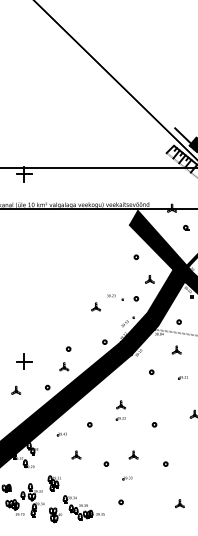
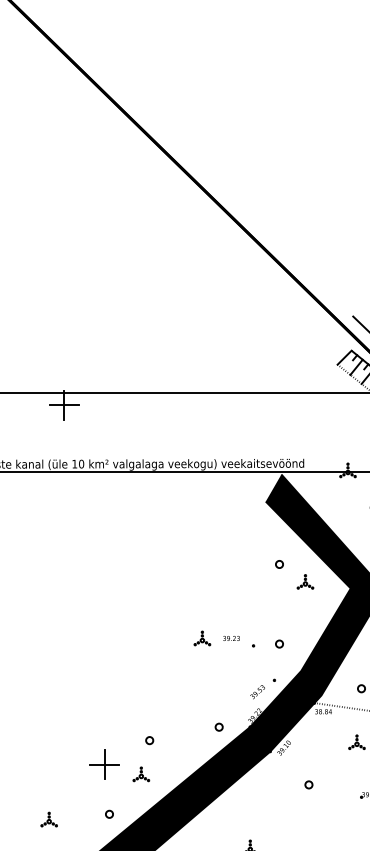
part: (149, 279) -> (304, 582), moved
part: (95, 306) -> (201, 637), moved
part: (24, 361) -> (105, 764), moved

